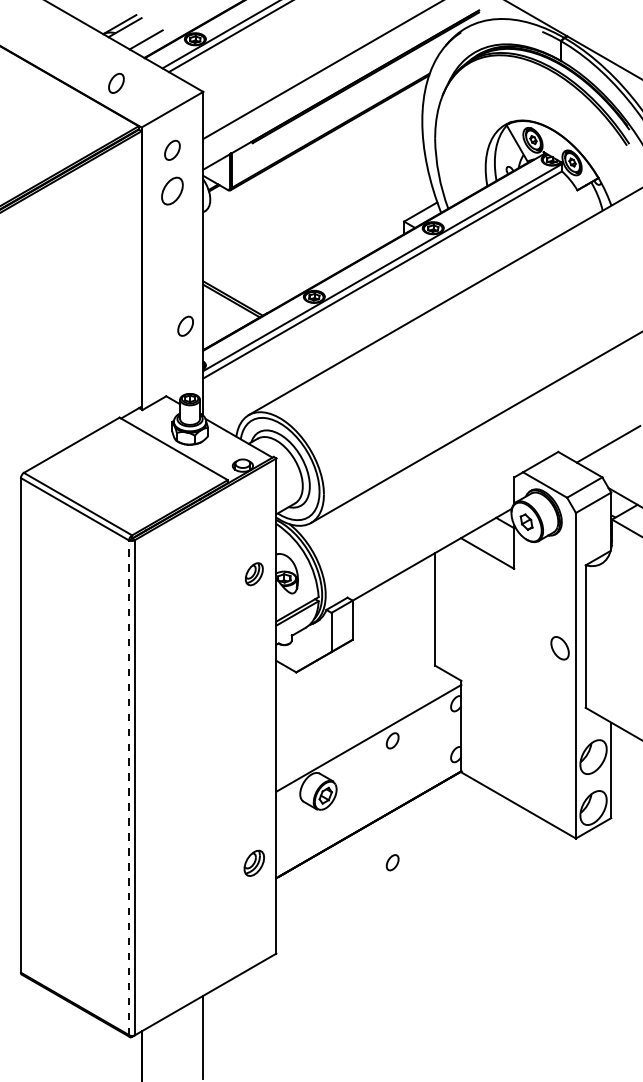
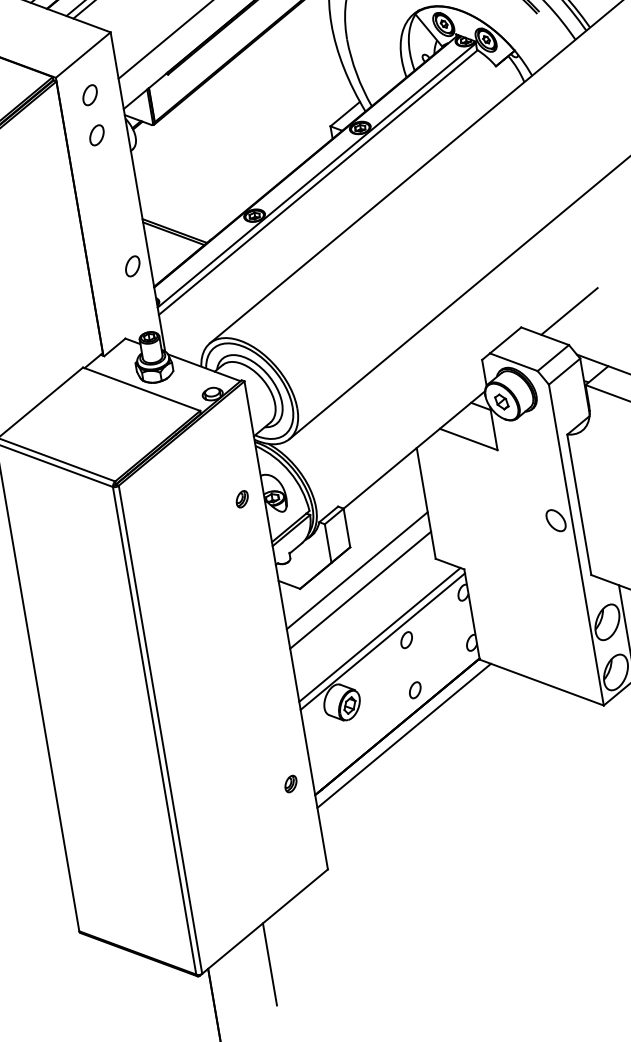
part: (116, 82) -> (23, 37), removed
part: (172, 190) -> (96, 134), size x0.71
part: (254, 574) -> (242, 499), size x0.71
line: (355, 663) -> (356, 570), added
line: (355, 683) -> (360, 589), added
line: (366, 730) -> (379, 634), added
line: (128, 787) -> (154, 730), dashed -> solid
line: (373, 834) -> (403, 735), added
part: (254, 862) -> (290, 783), size x0.62
part: (392, 862) -> (415, 690), moved

